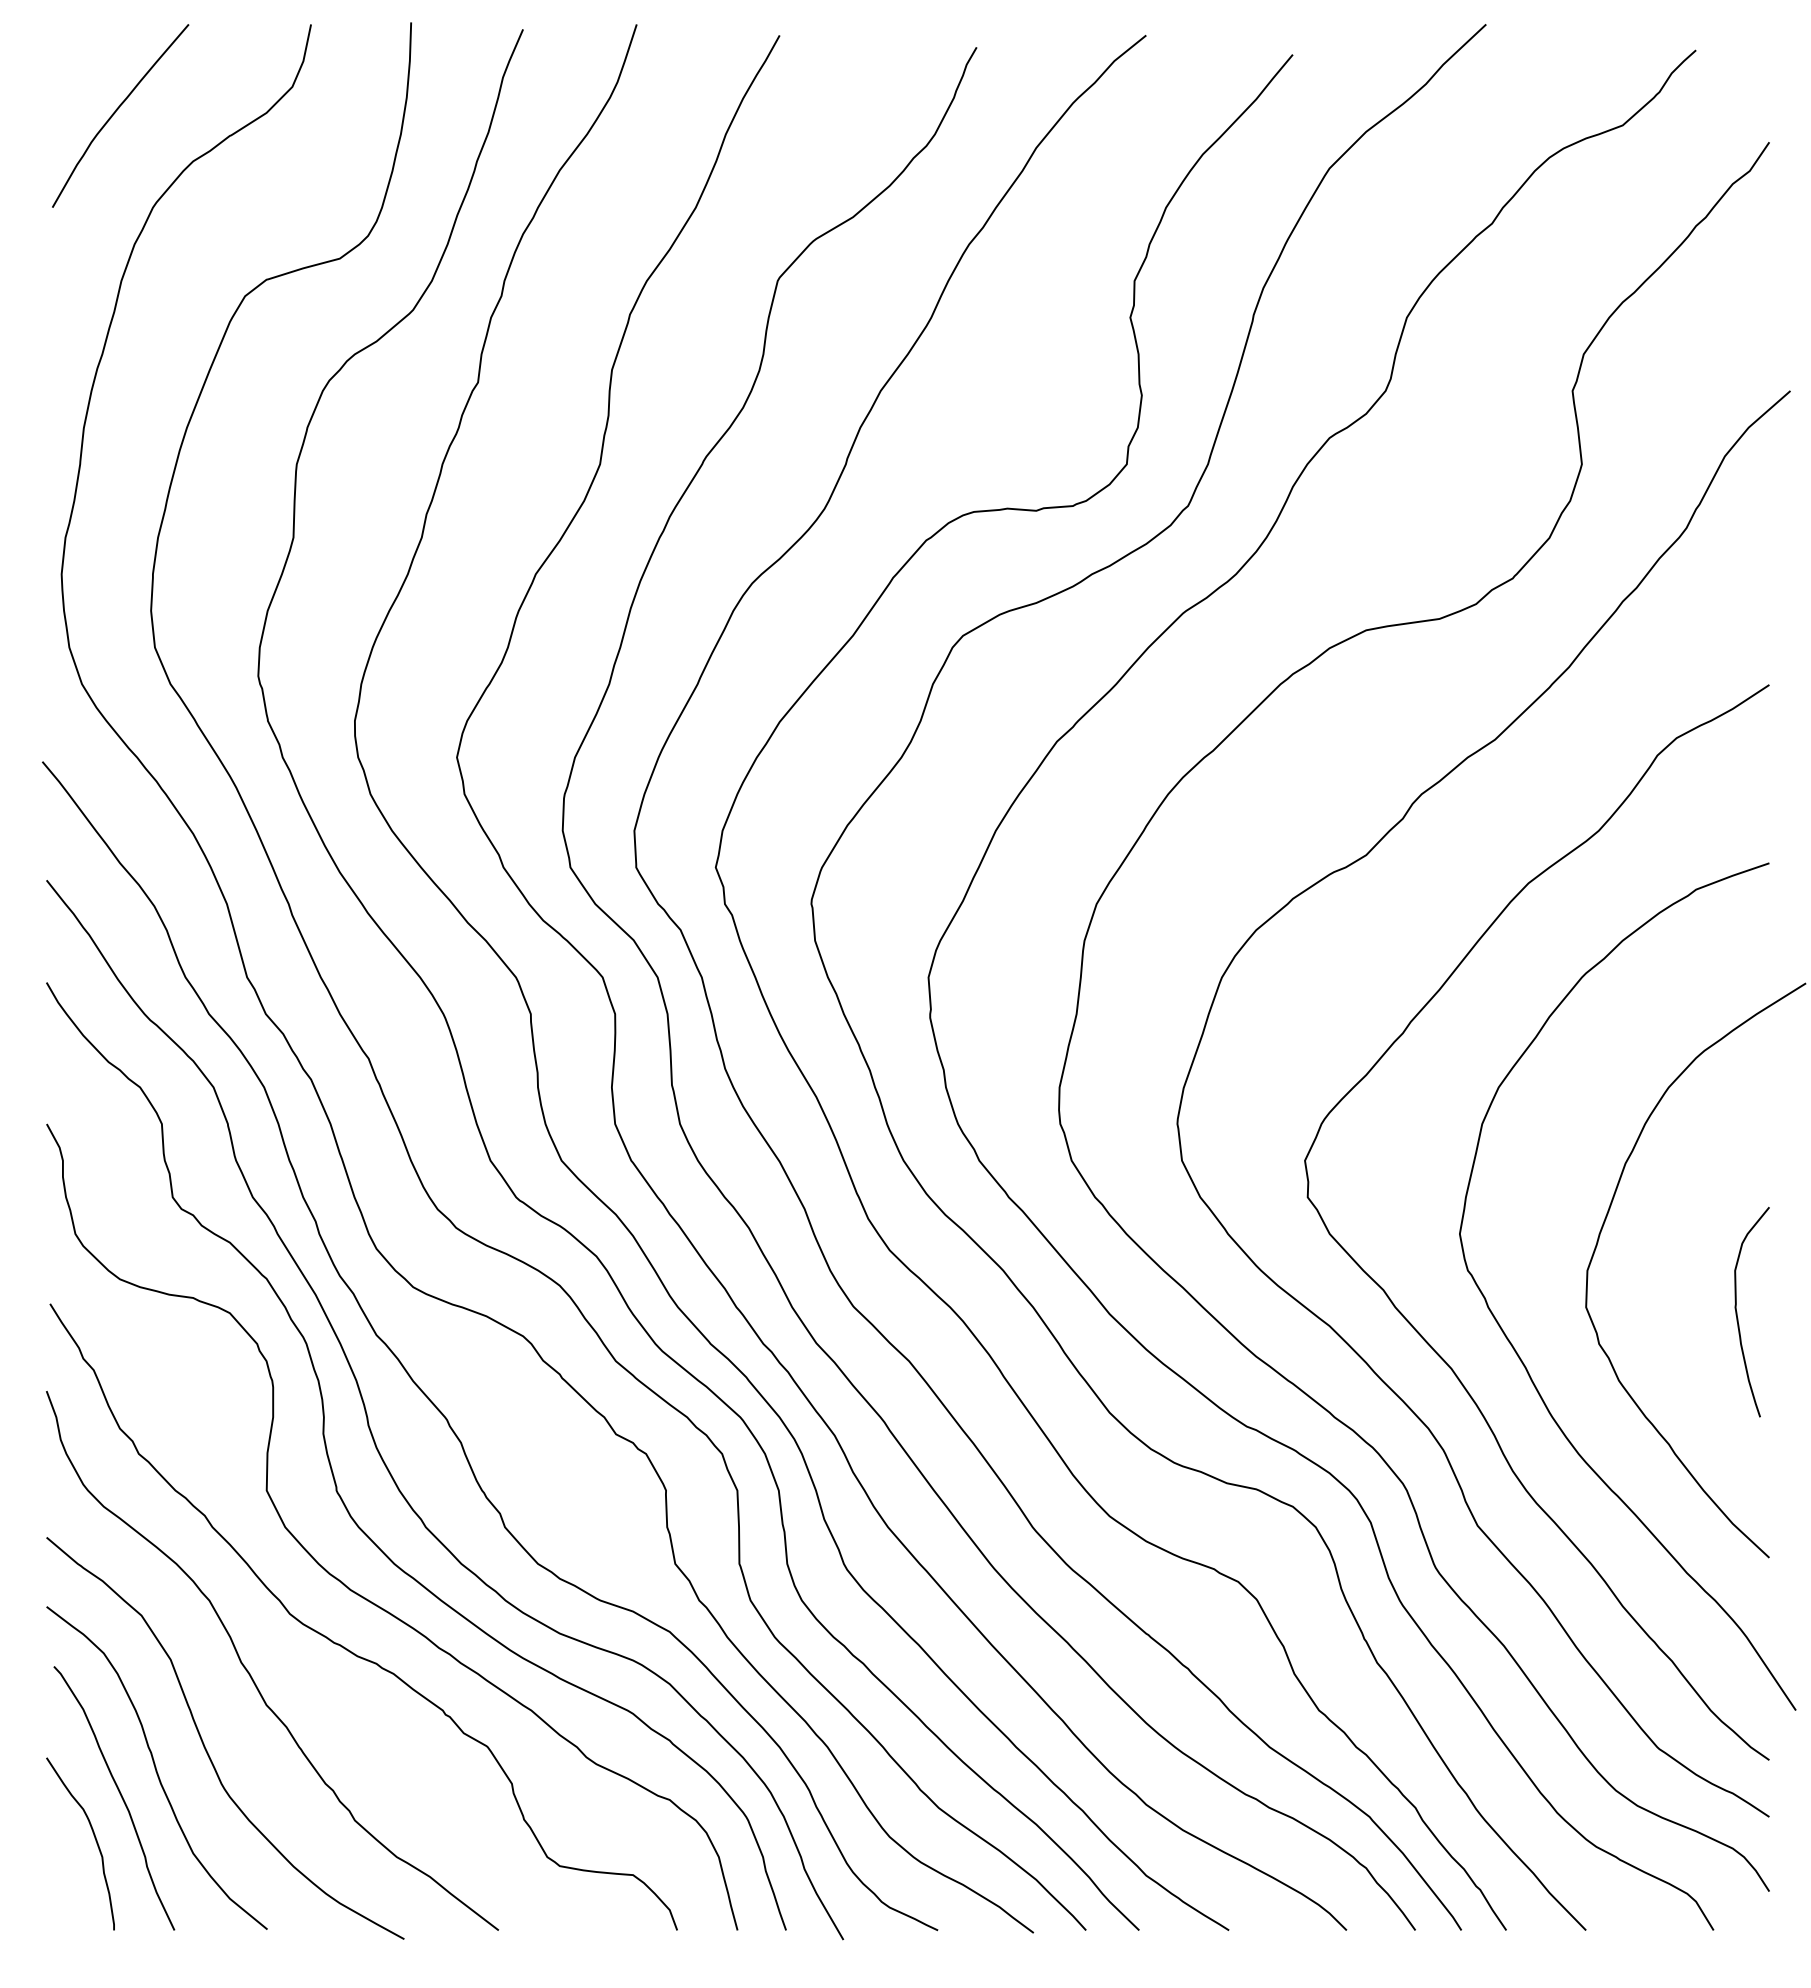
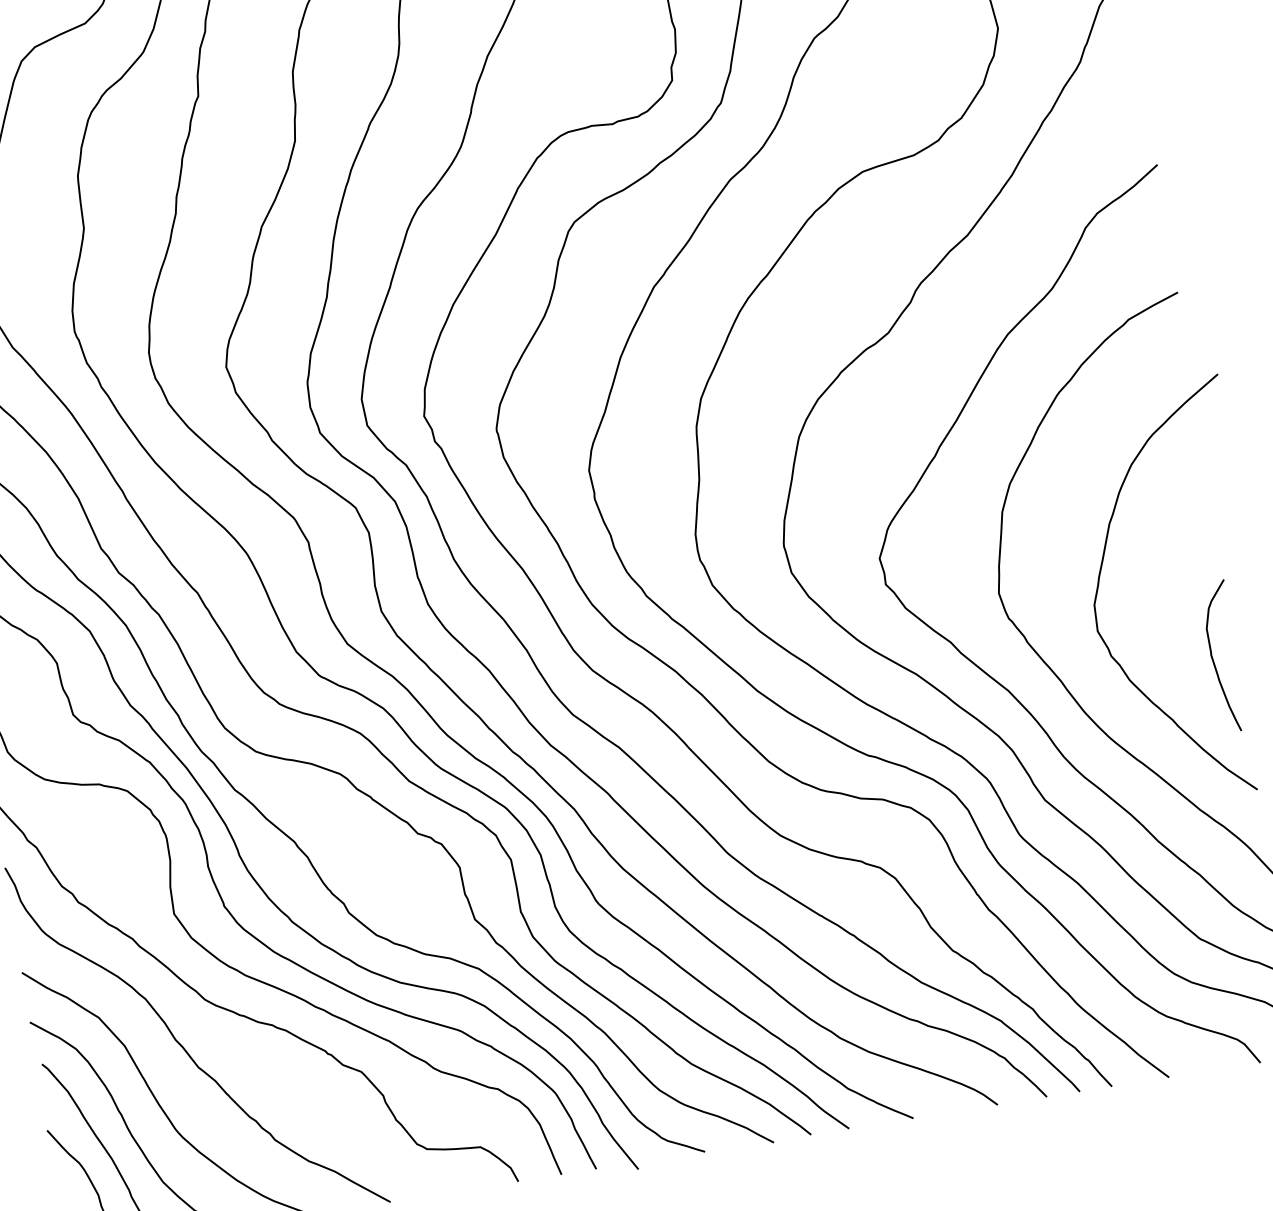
curve: (1737, 1312) -> (1213, 658), moved

